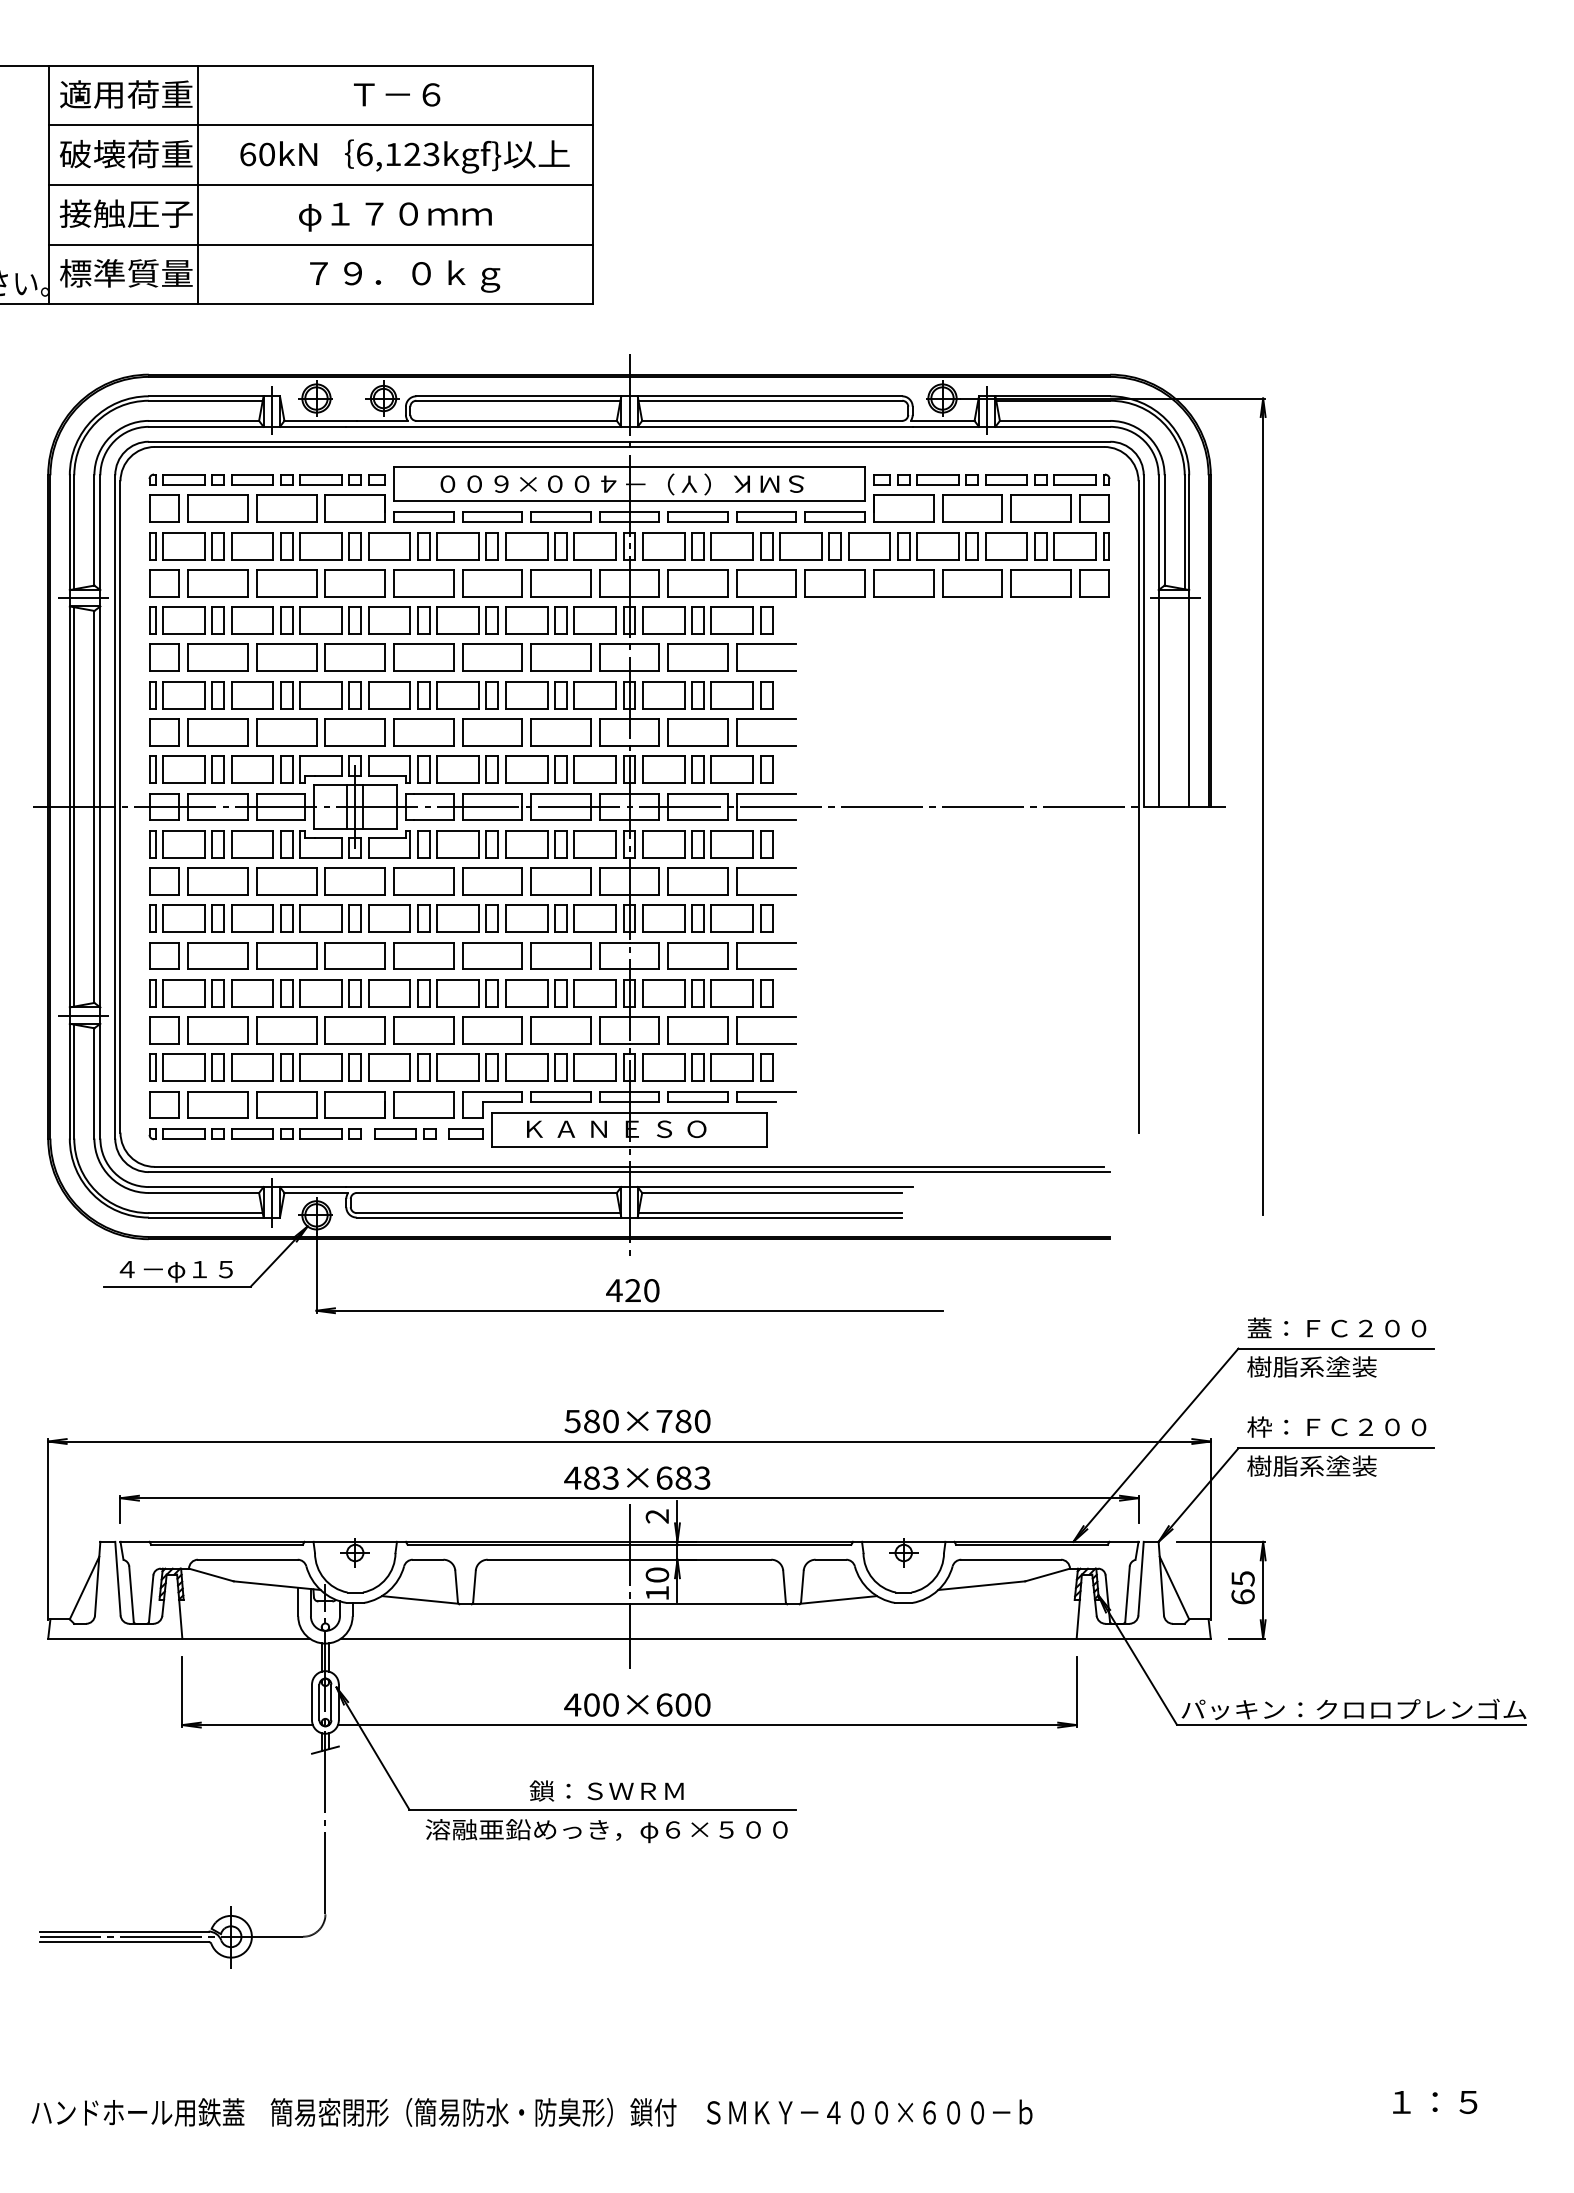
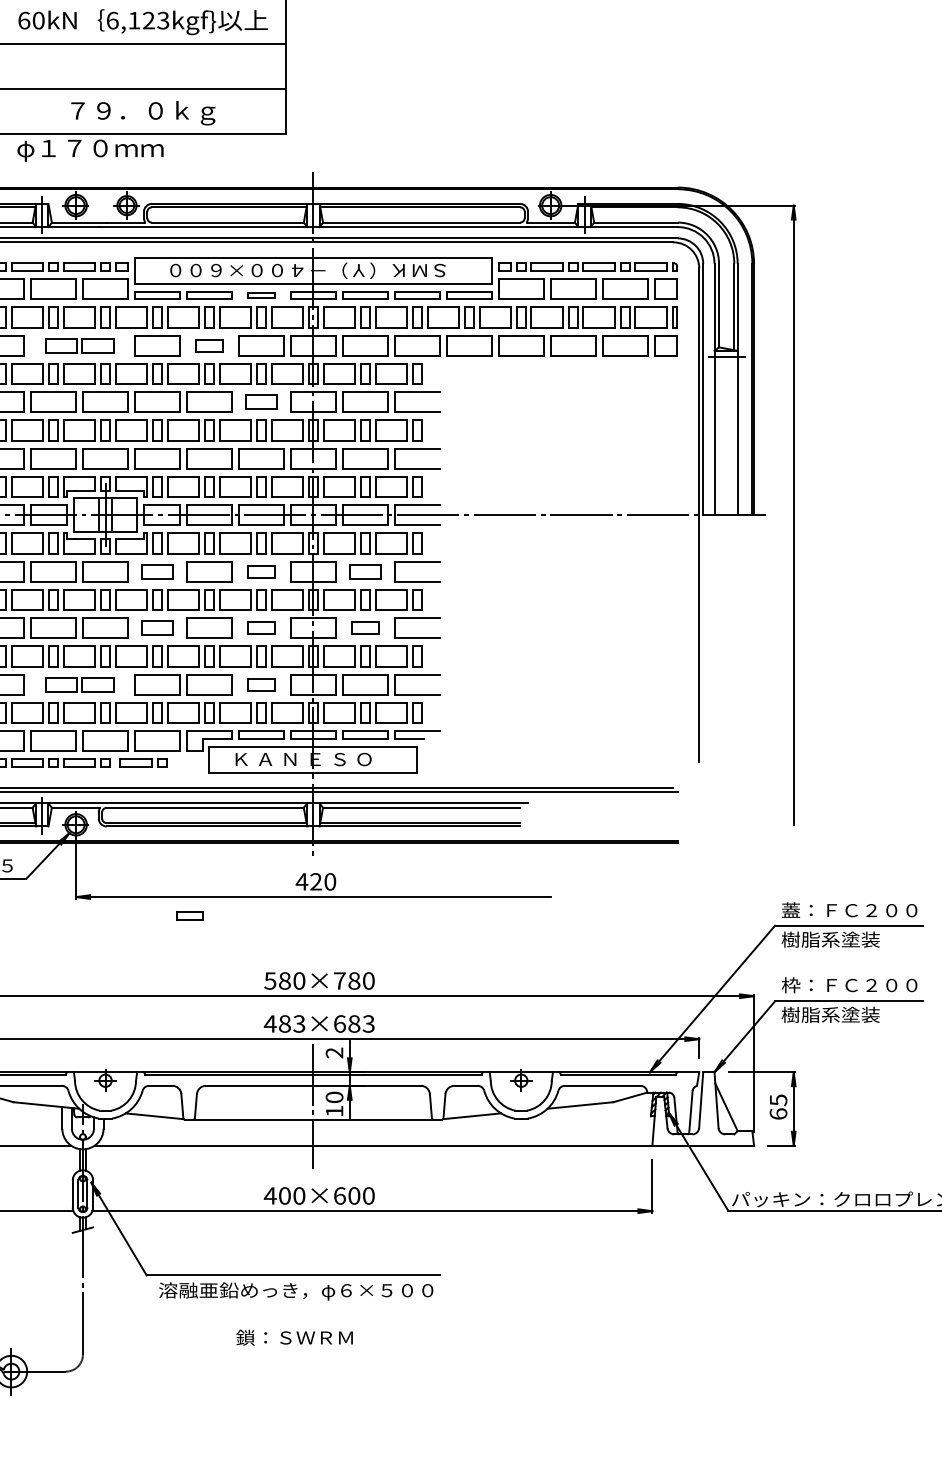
text: (395, 216) -> (90, 150), moved
part: (560, 516) -> (261, 295), size x0.6
part: (320, 583) -> (79, 345), size x0.7
part: (492, 583) -> (209, 345), size x0.6
part: (560, 657) -> (261, 401), size x0.7
part: (423, 881) -> (157, 571), size x0.7
part: (560, 881) -> (261, 571), size x0.6
part: (697, 881) -> (364, 571), size x0.7
part: (423, 955) -> (157, 627), size x0.7
part: (560, 955) -> (261, 627), size x0.6
part: (697, 955) -> (364, 627), size x0.6
part: (320, 1030) -> (79, 684), size x0.7
part: (560, 1030) -> (261, 684), size x0.6
part: (465, 1133) -> (189, 915), moved
text: (606, 1790) -> (294, 1337), moved

